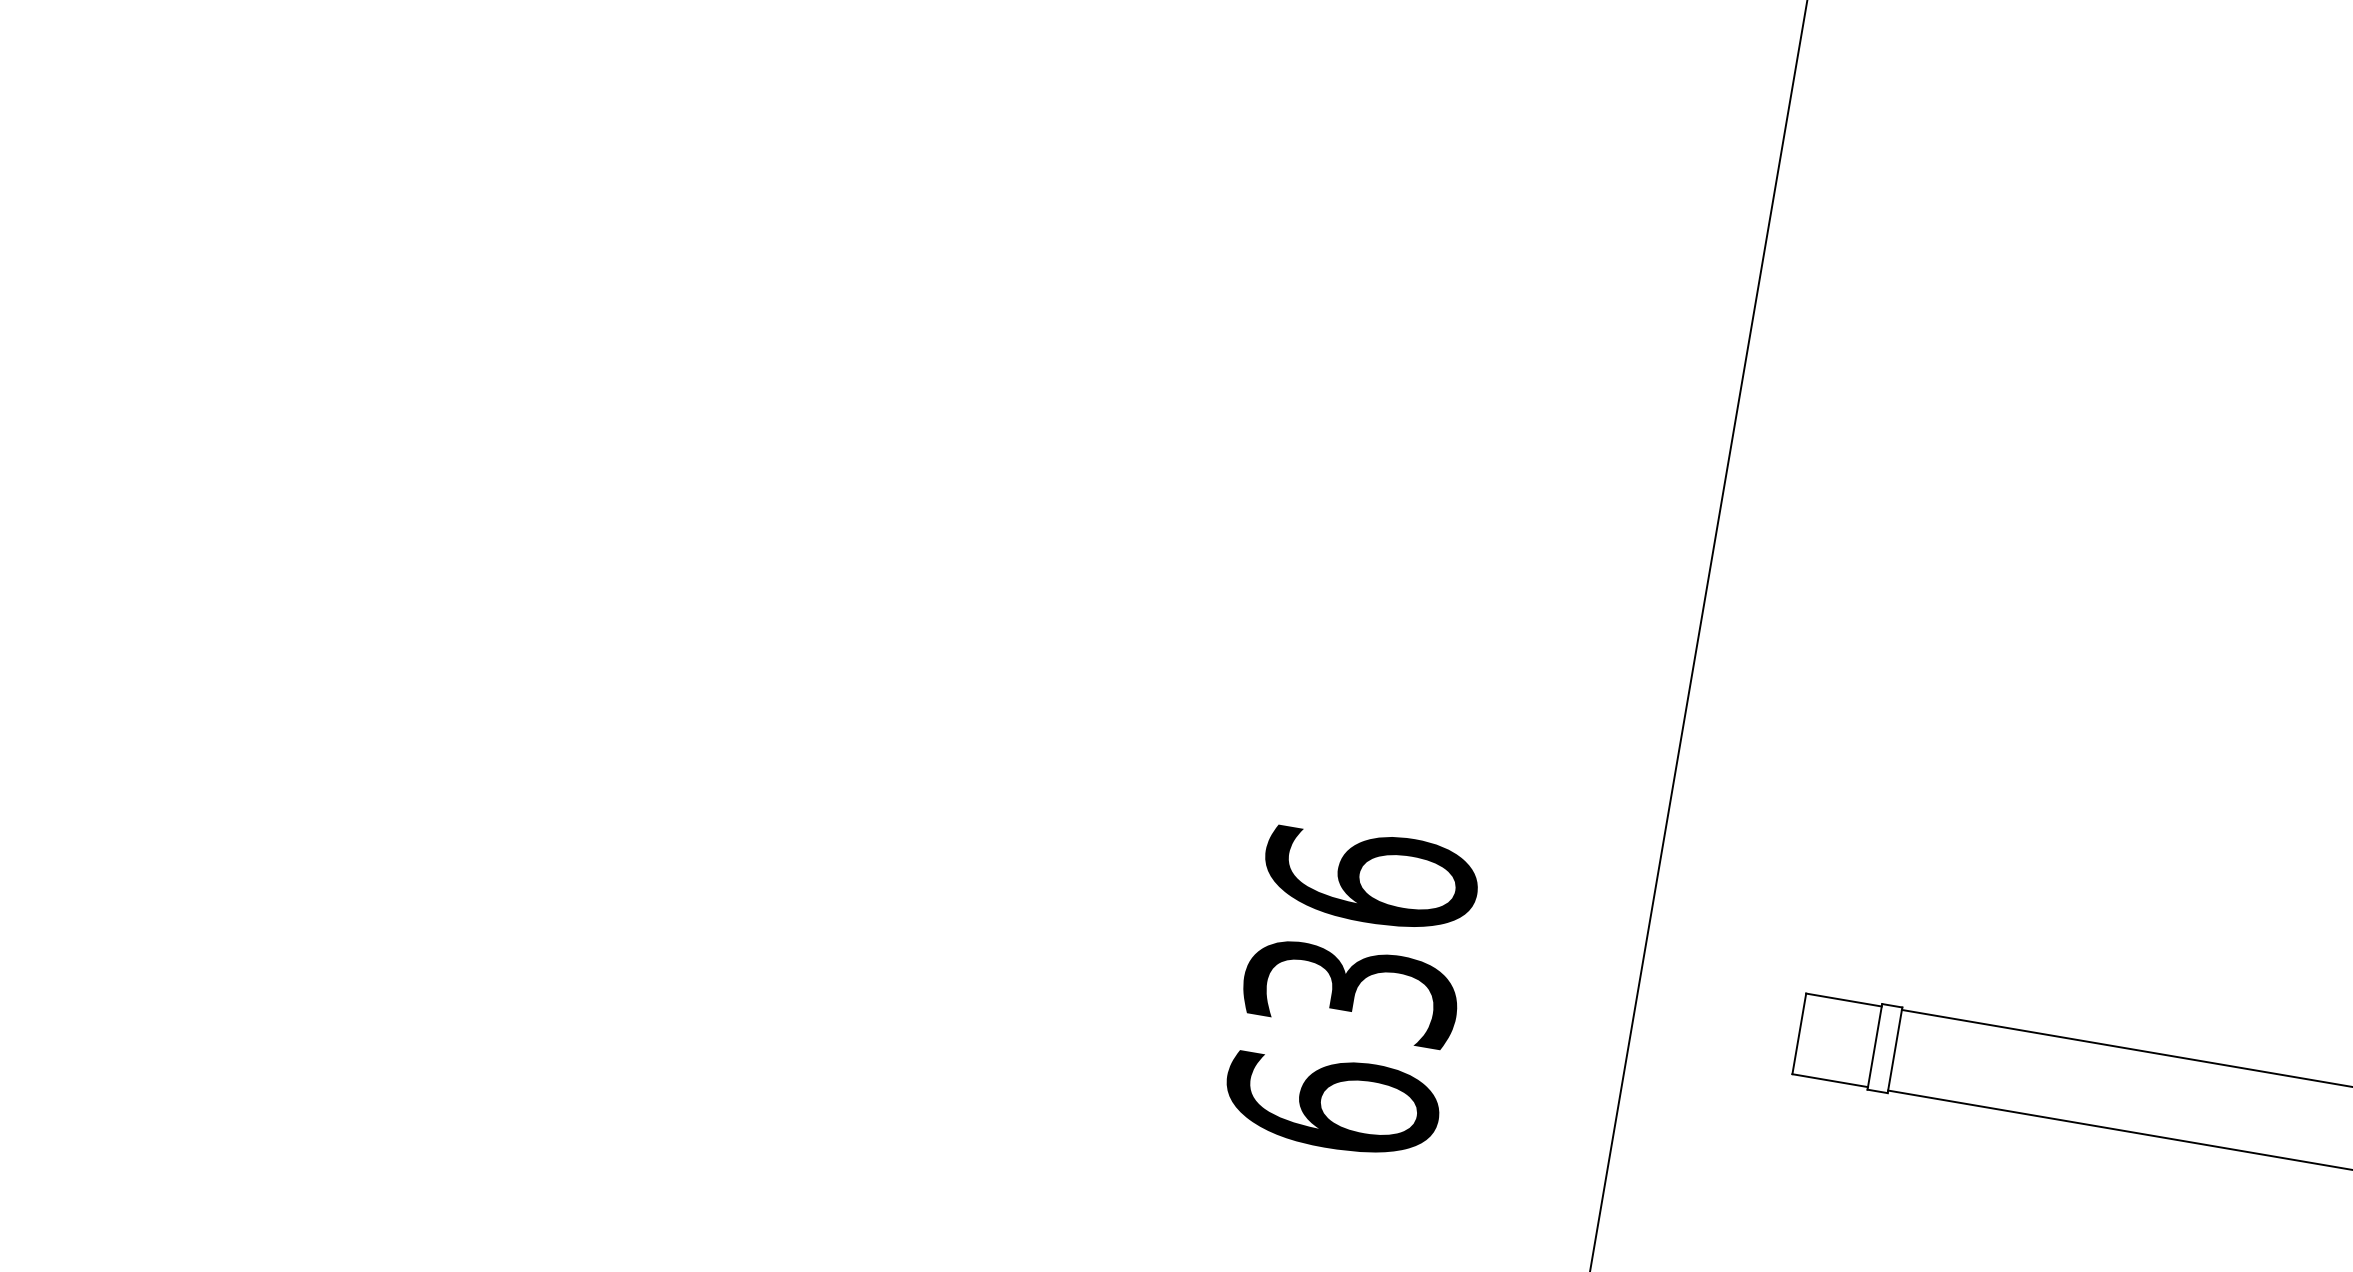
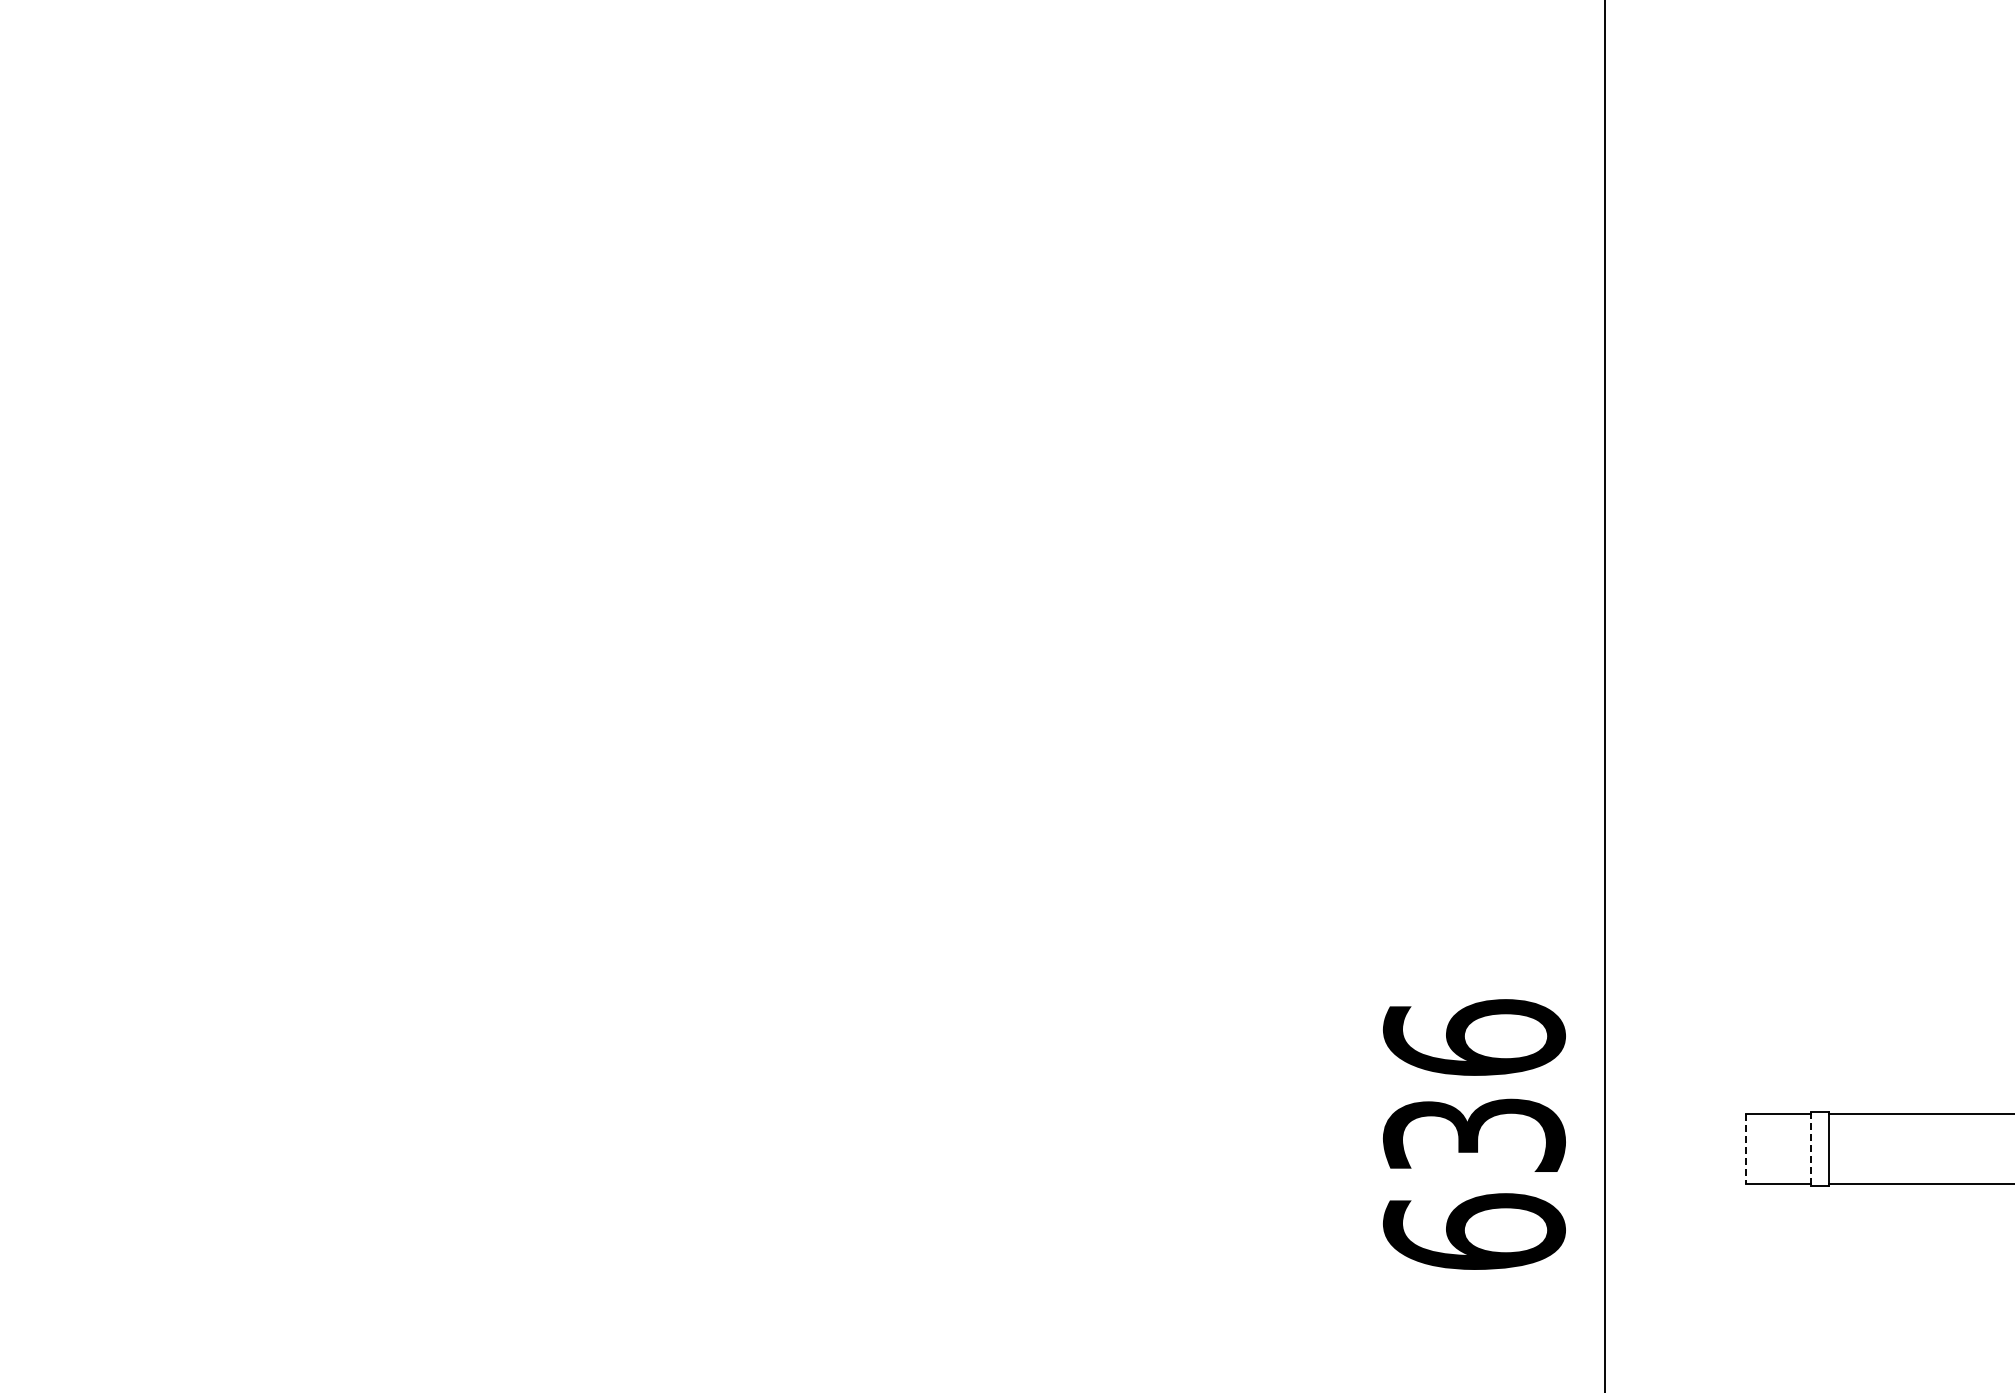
text: (1351, 990) -> (1474, 1134), moved
line: (1799, 1034) -> (1746, 1149), solid -> dashed
line: (1874, 1047) -> (1811, 1149), solid -> dashed

